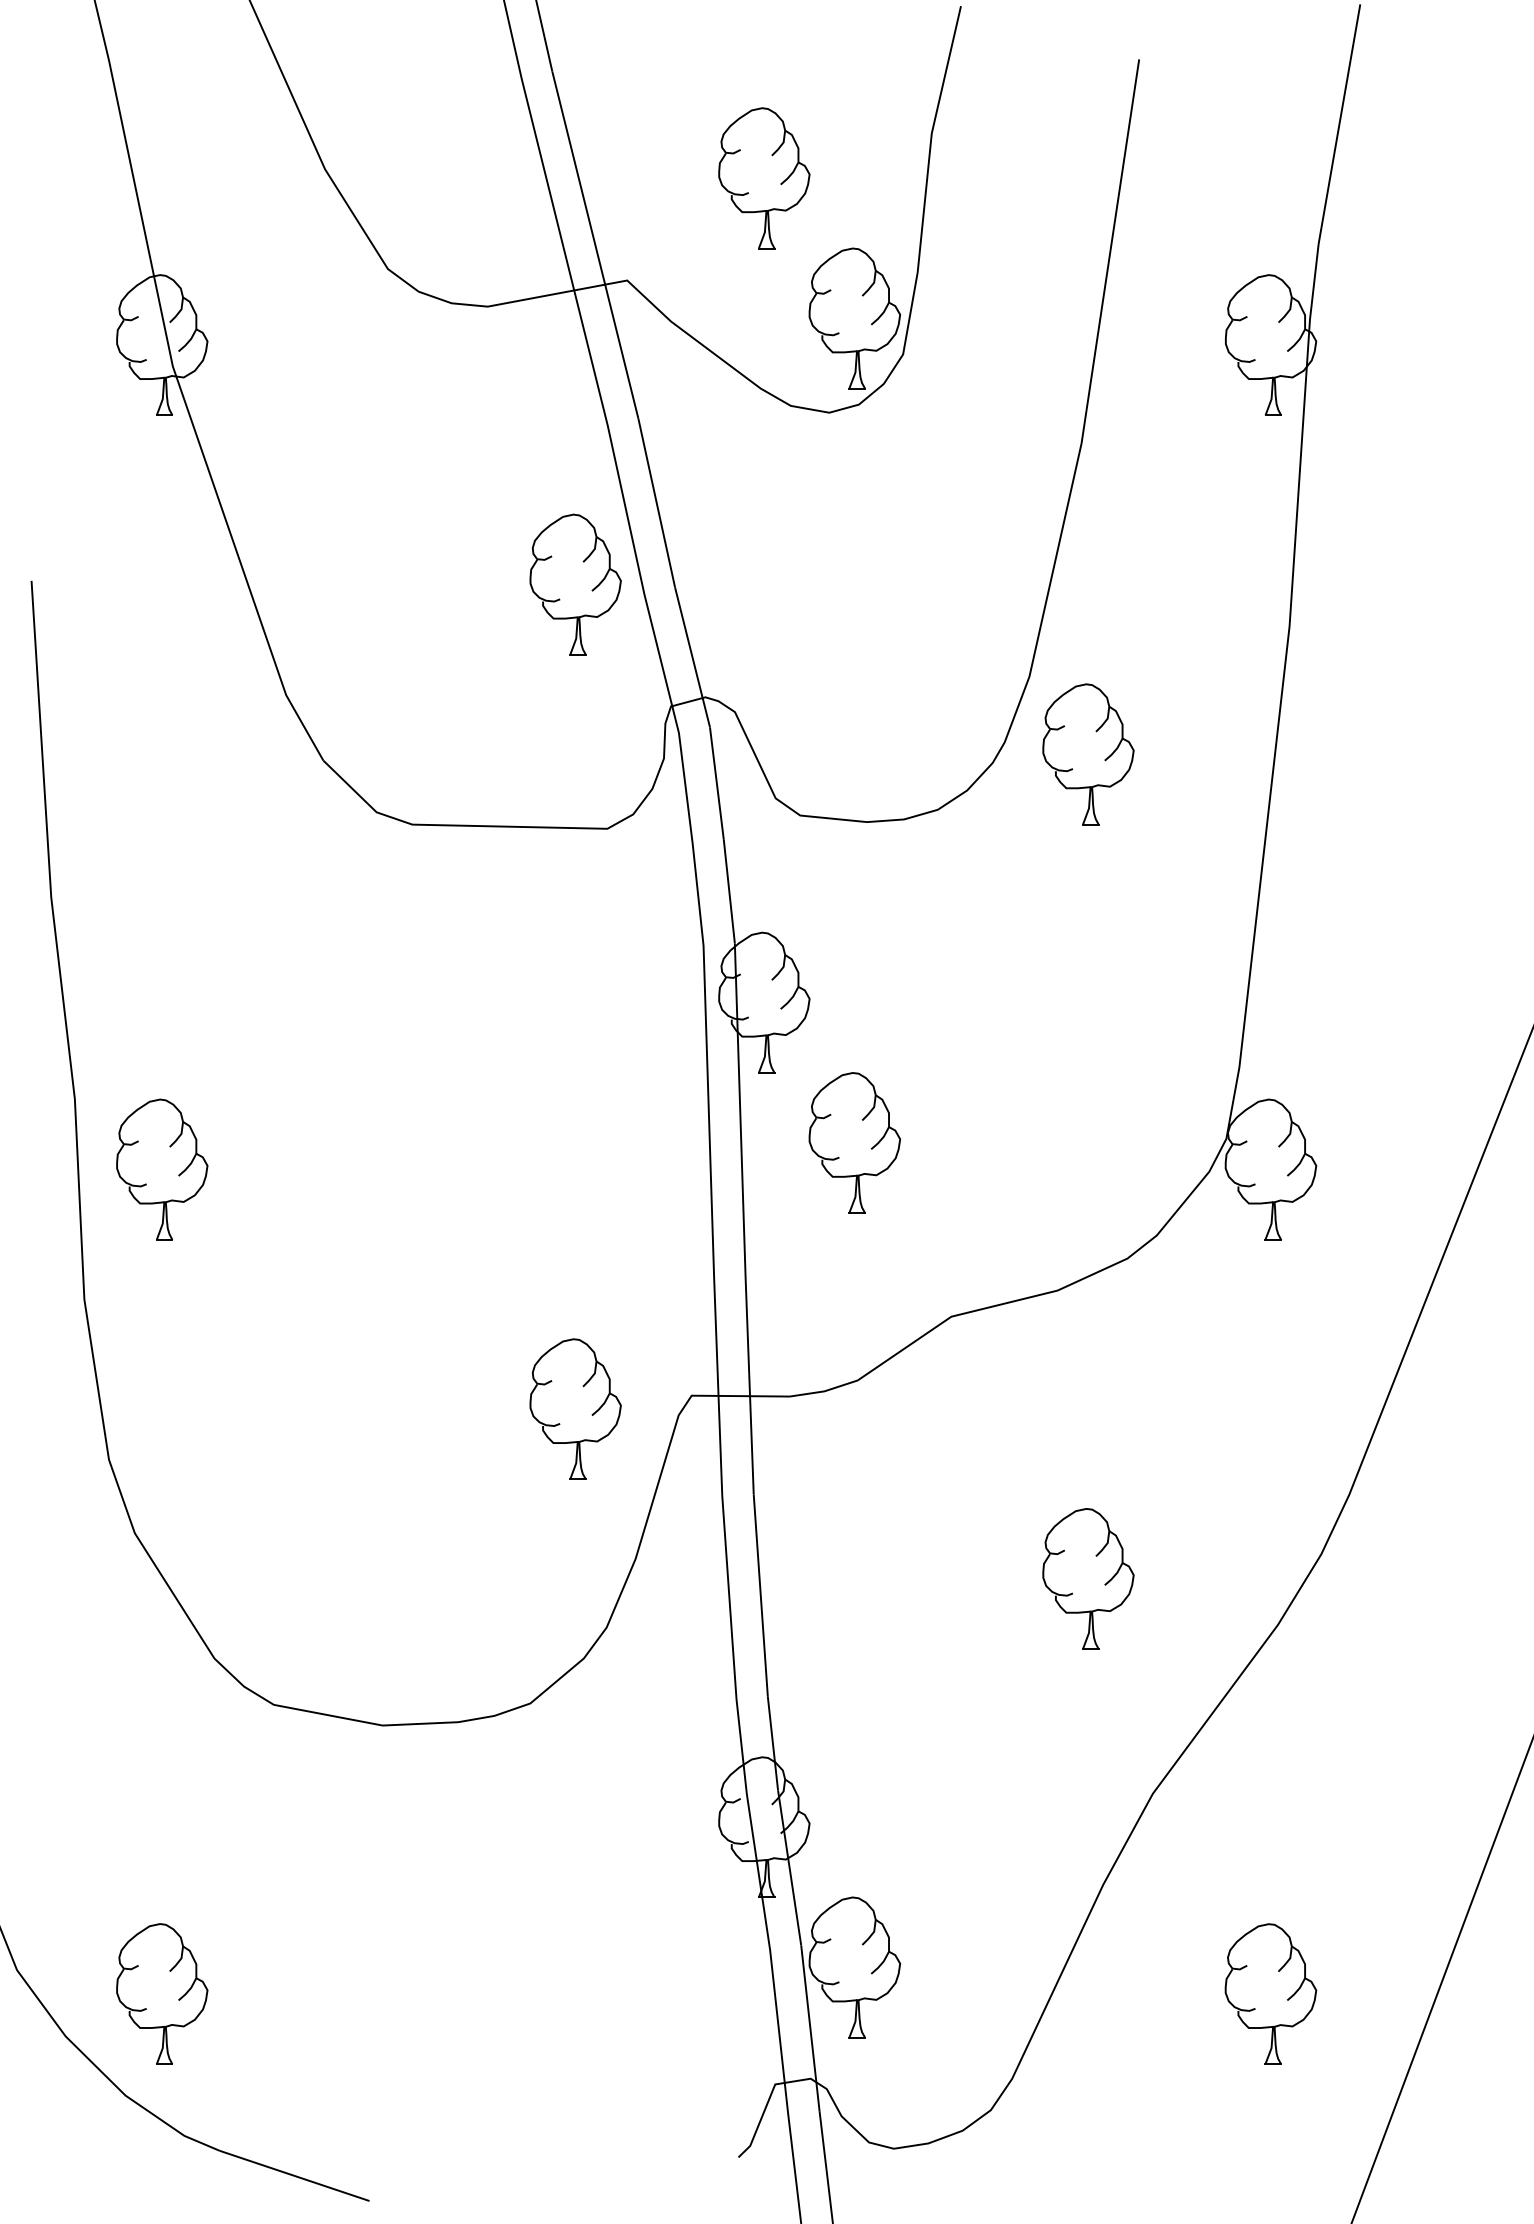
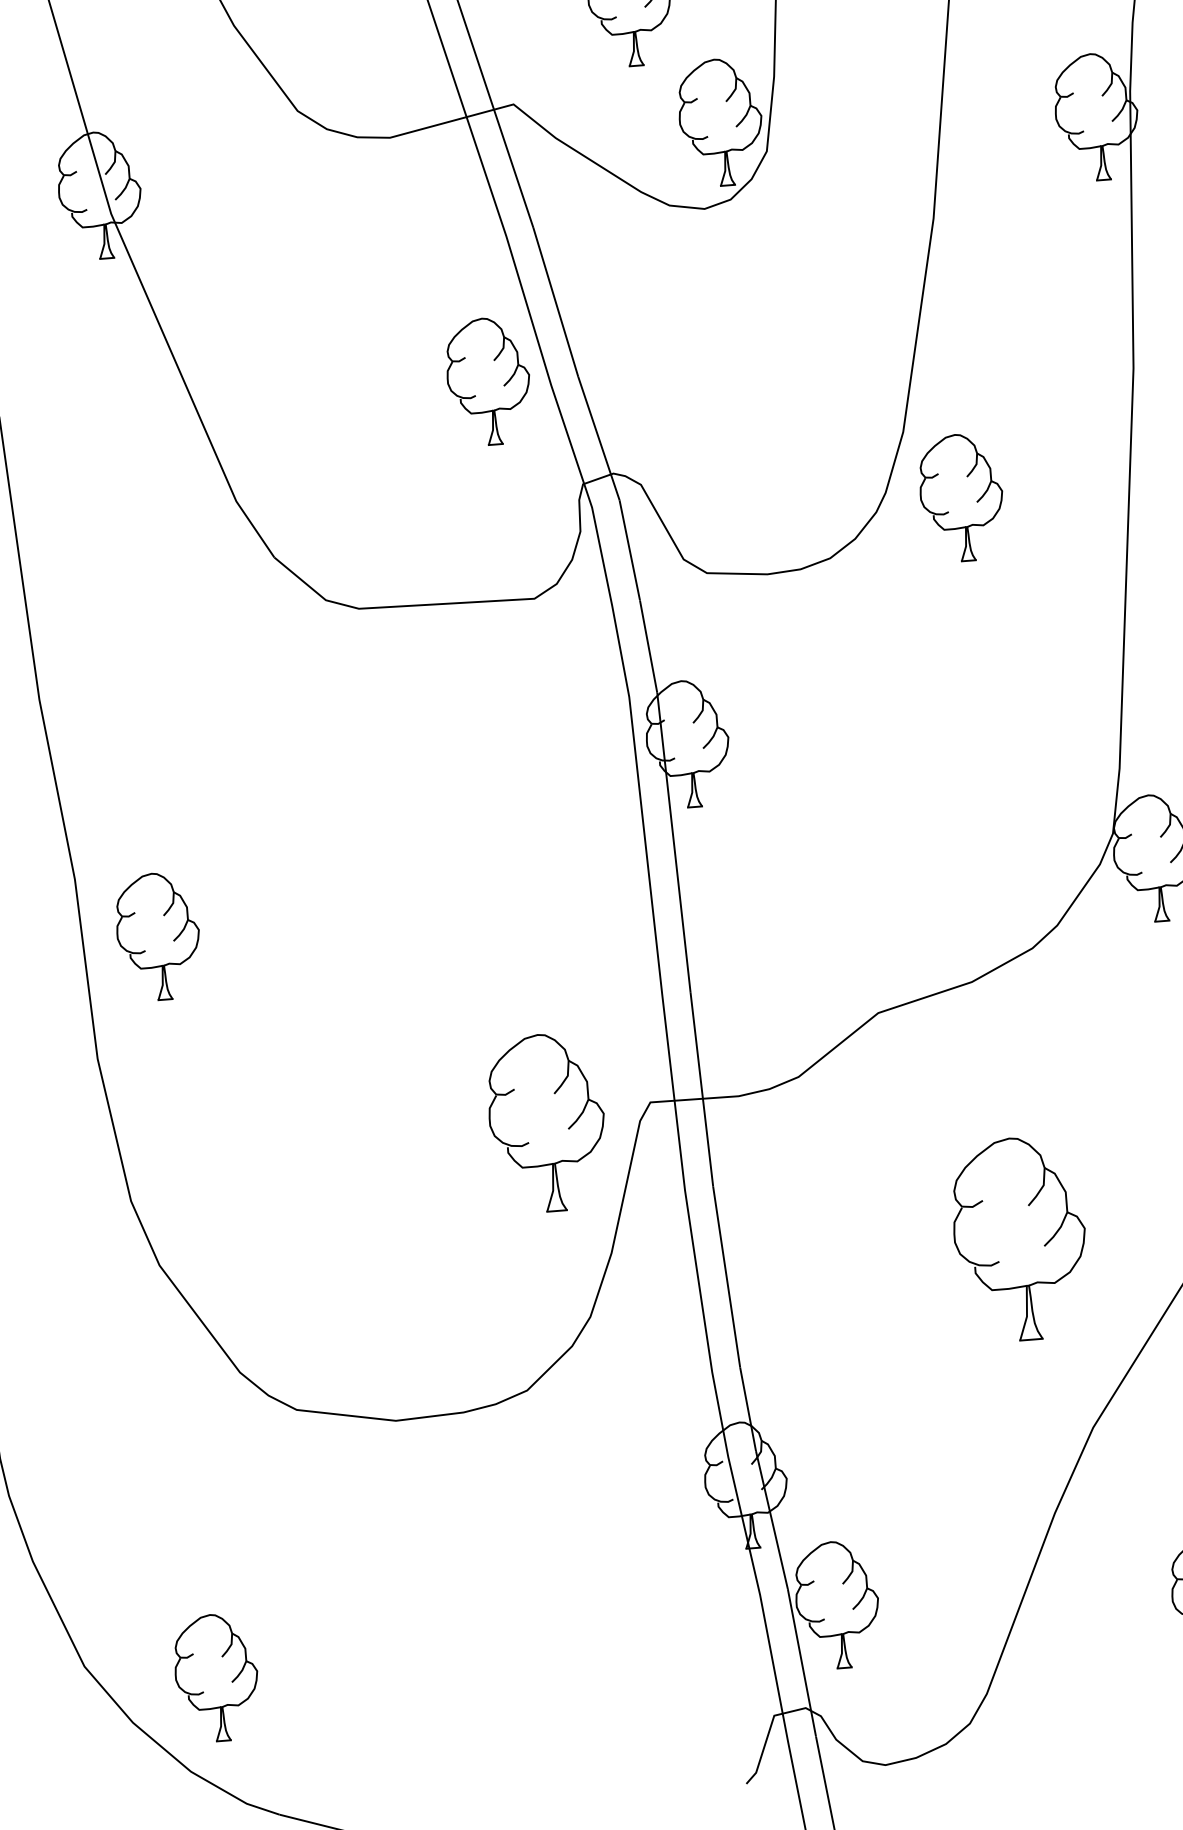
part: (854, 1142) -> (778, 863), removed
part: (575, 1408) -> (546, 1122), size x1.4
part: (1088, 1578) -> (1020, 1238), size x1.6

